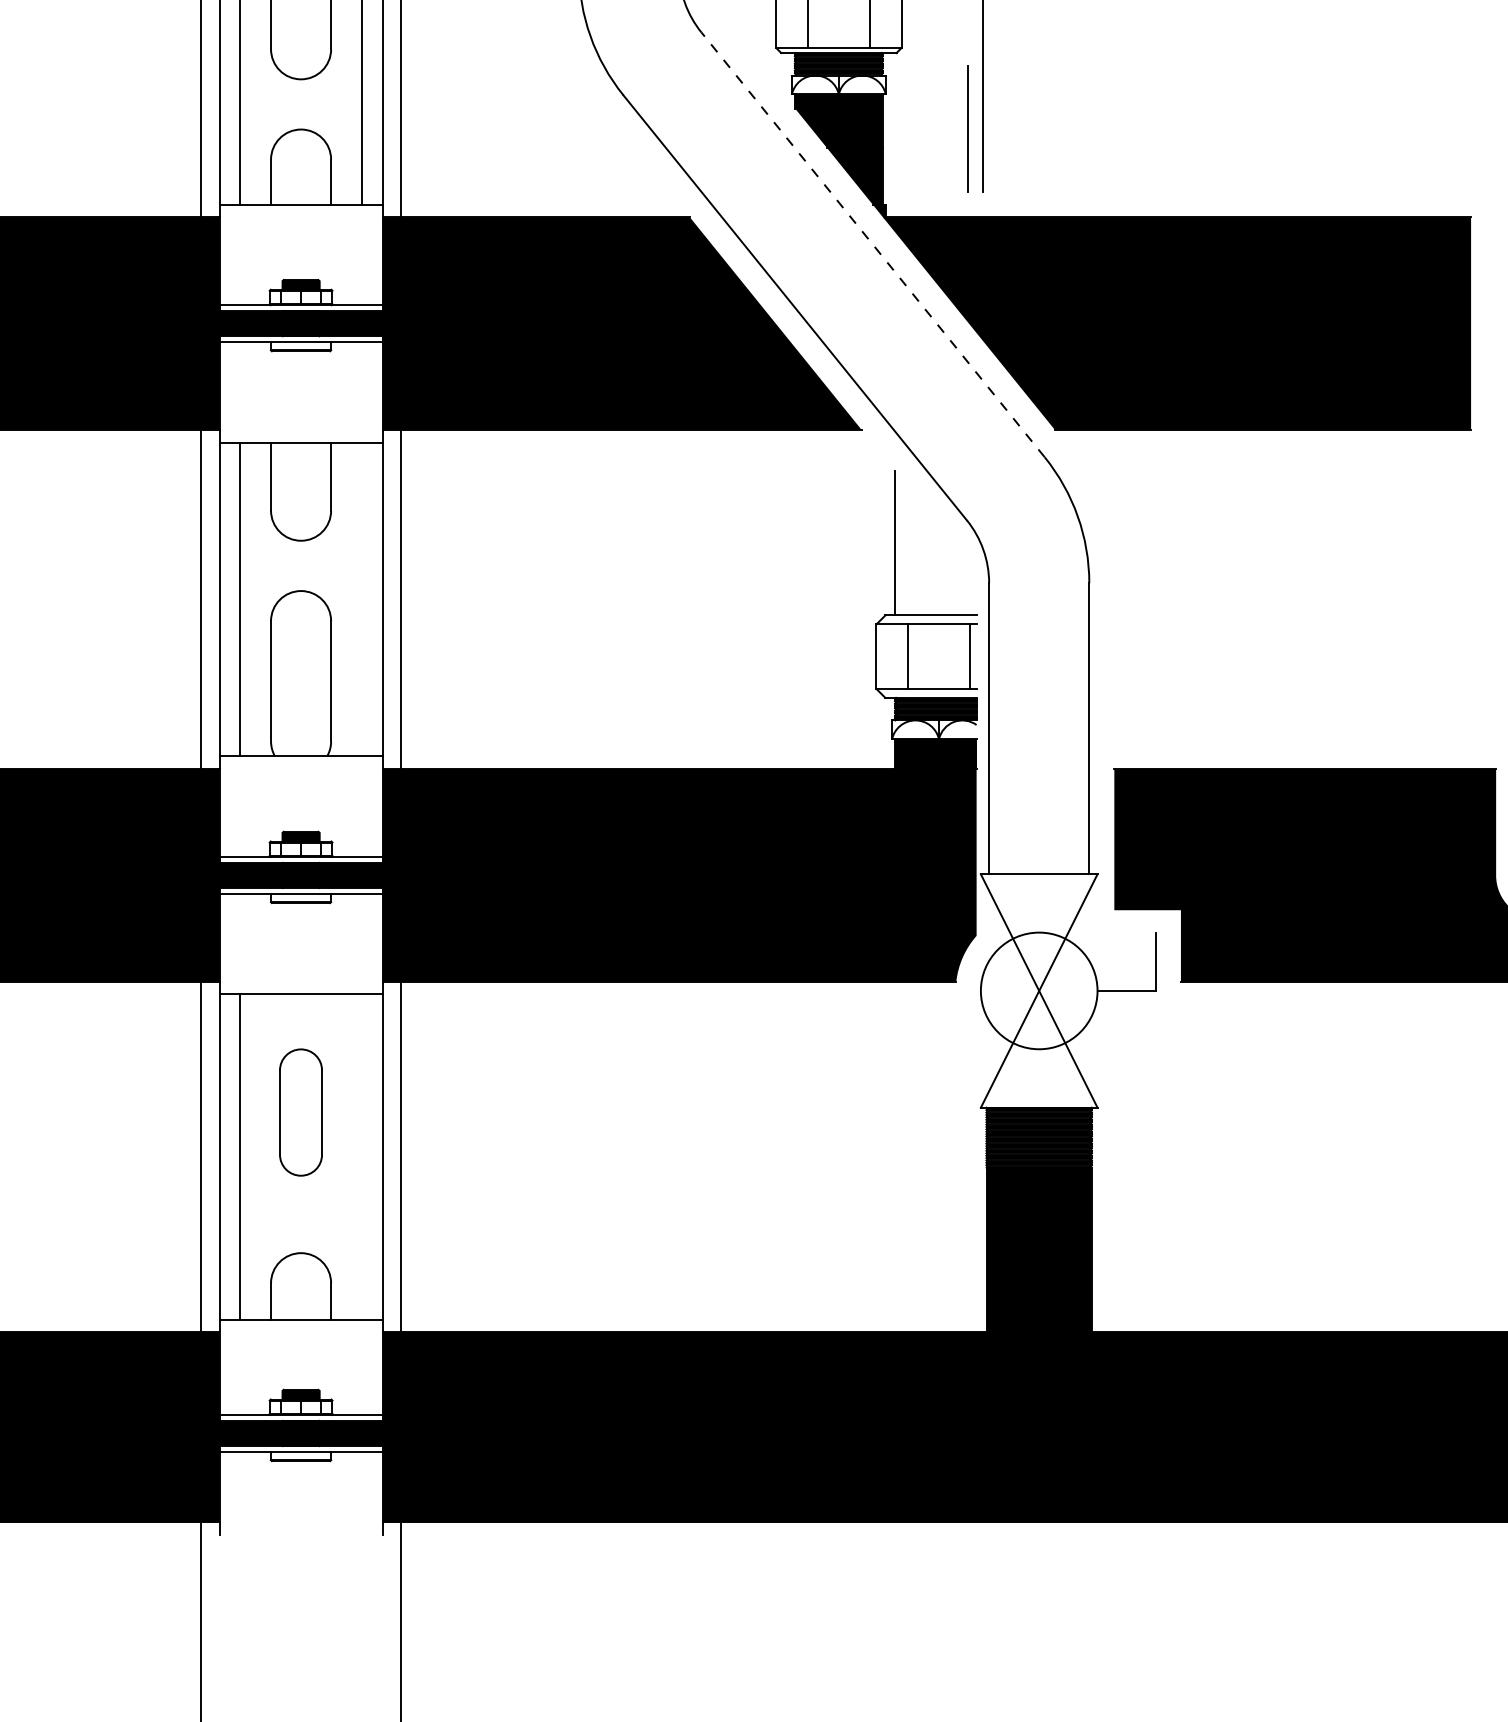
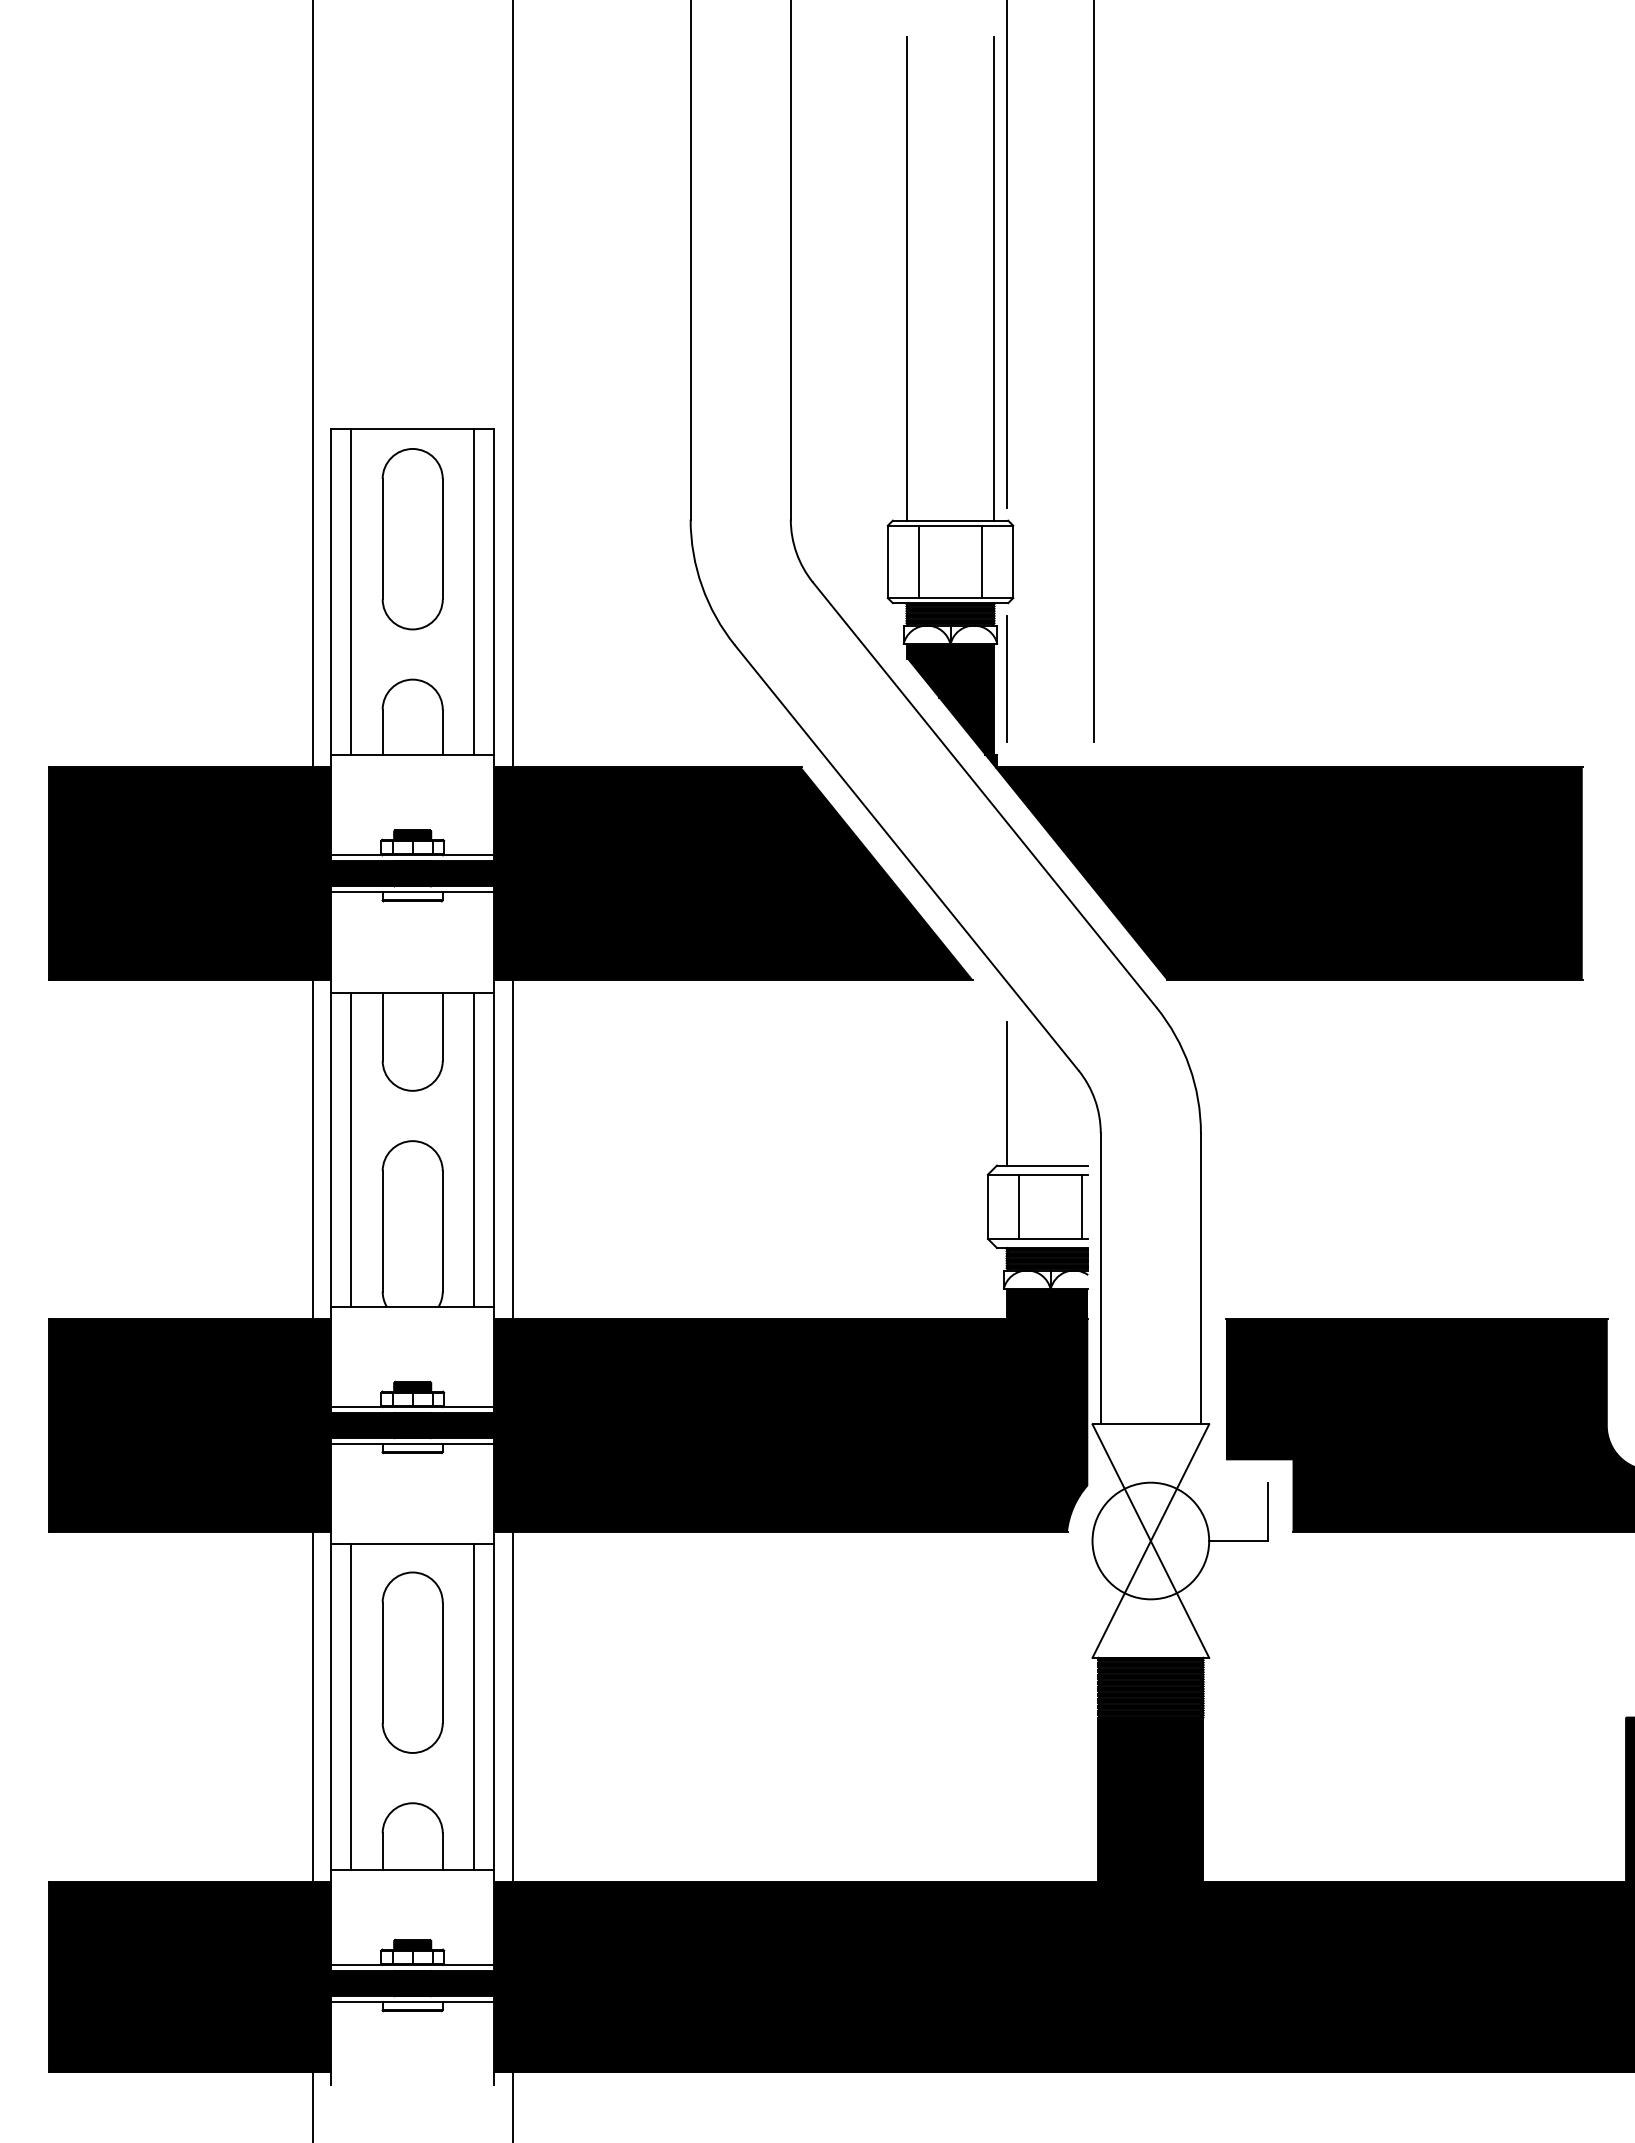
line: (967, 128) -> (1006, 678), moved
line: (872, 244) -> (984, 794), dashed -> solid
line: (362, 599) -> (474, 1149), added
part: (300, 1112) -> (412, 1662), size x1.43
line: (362, 1156) -> (474, 1706), added

